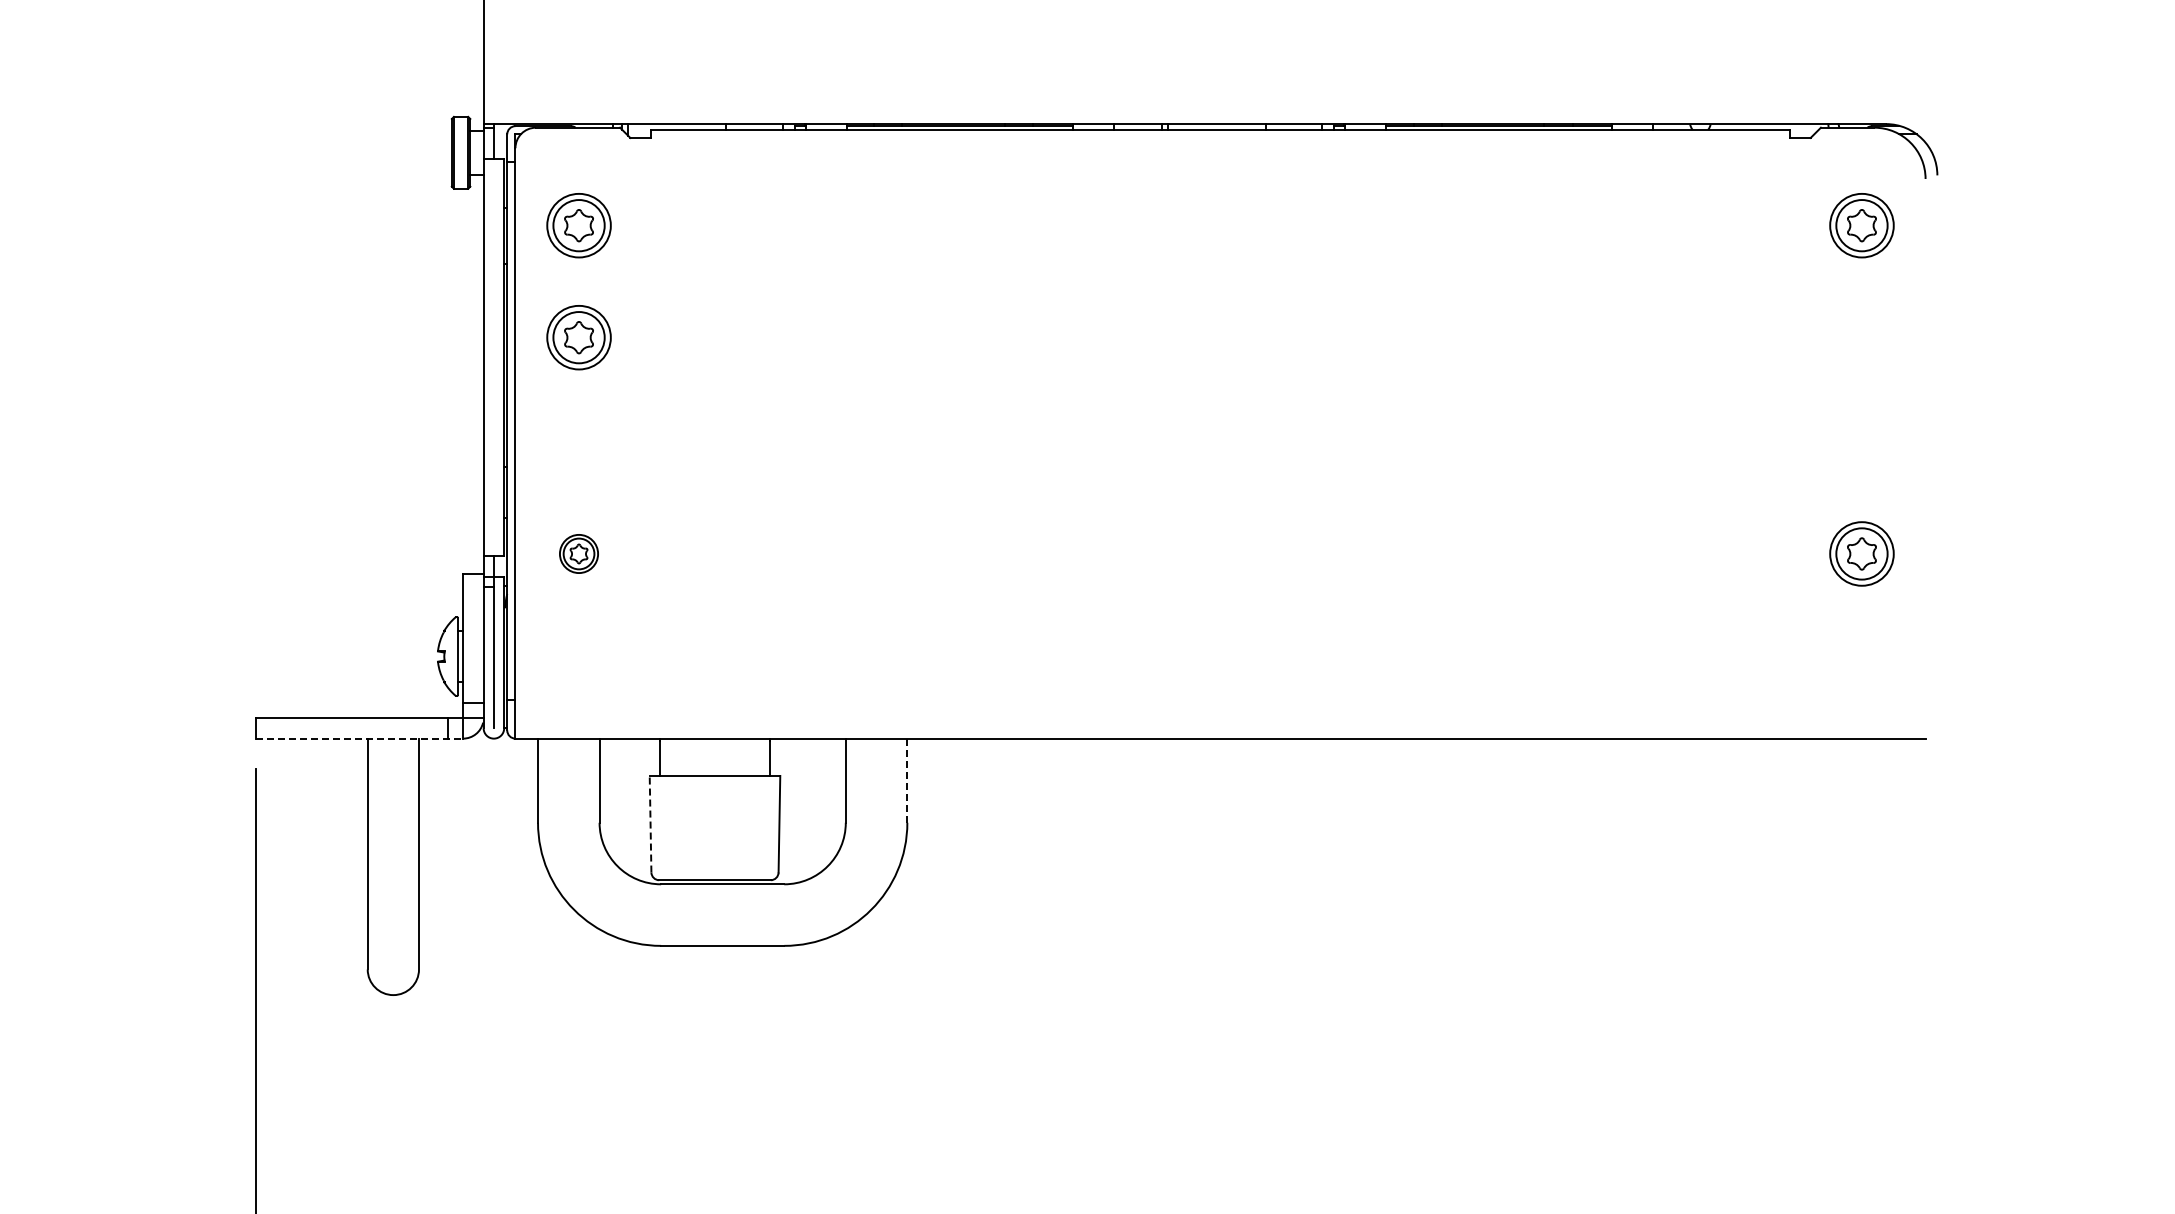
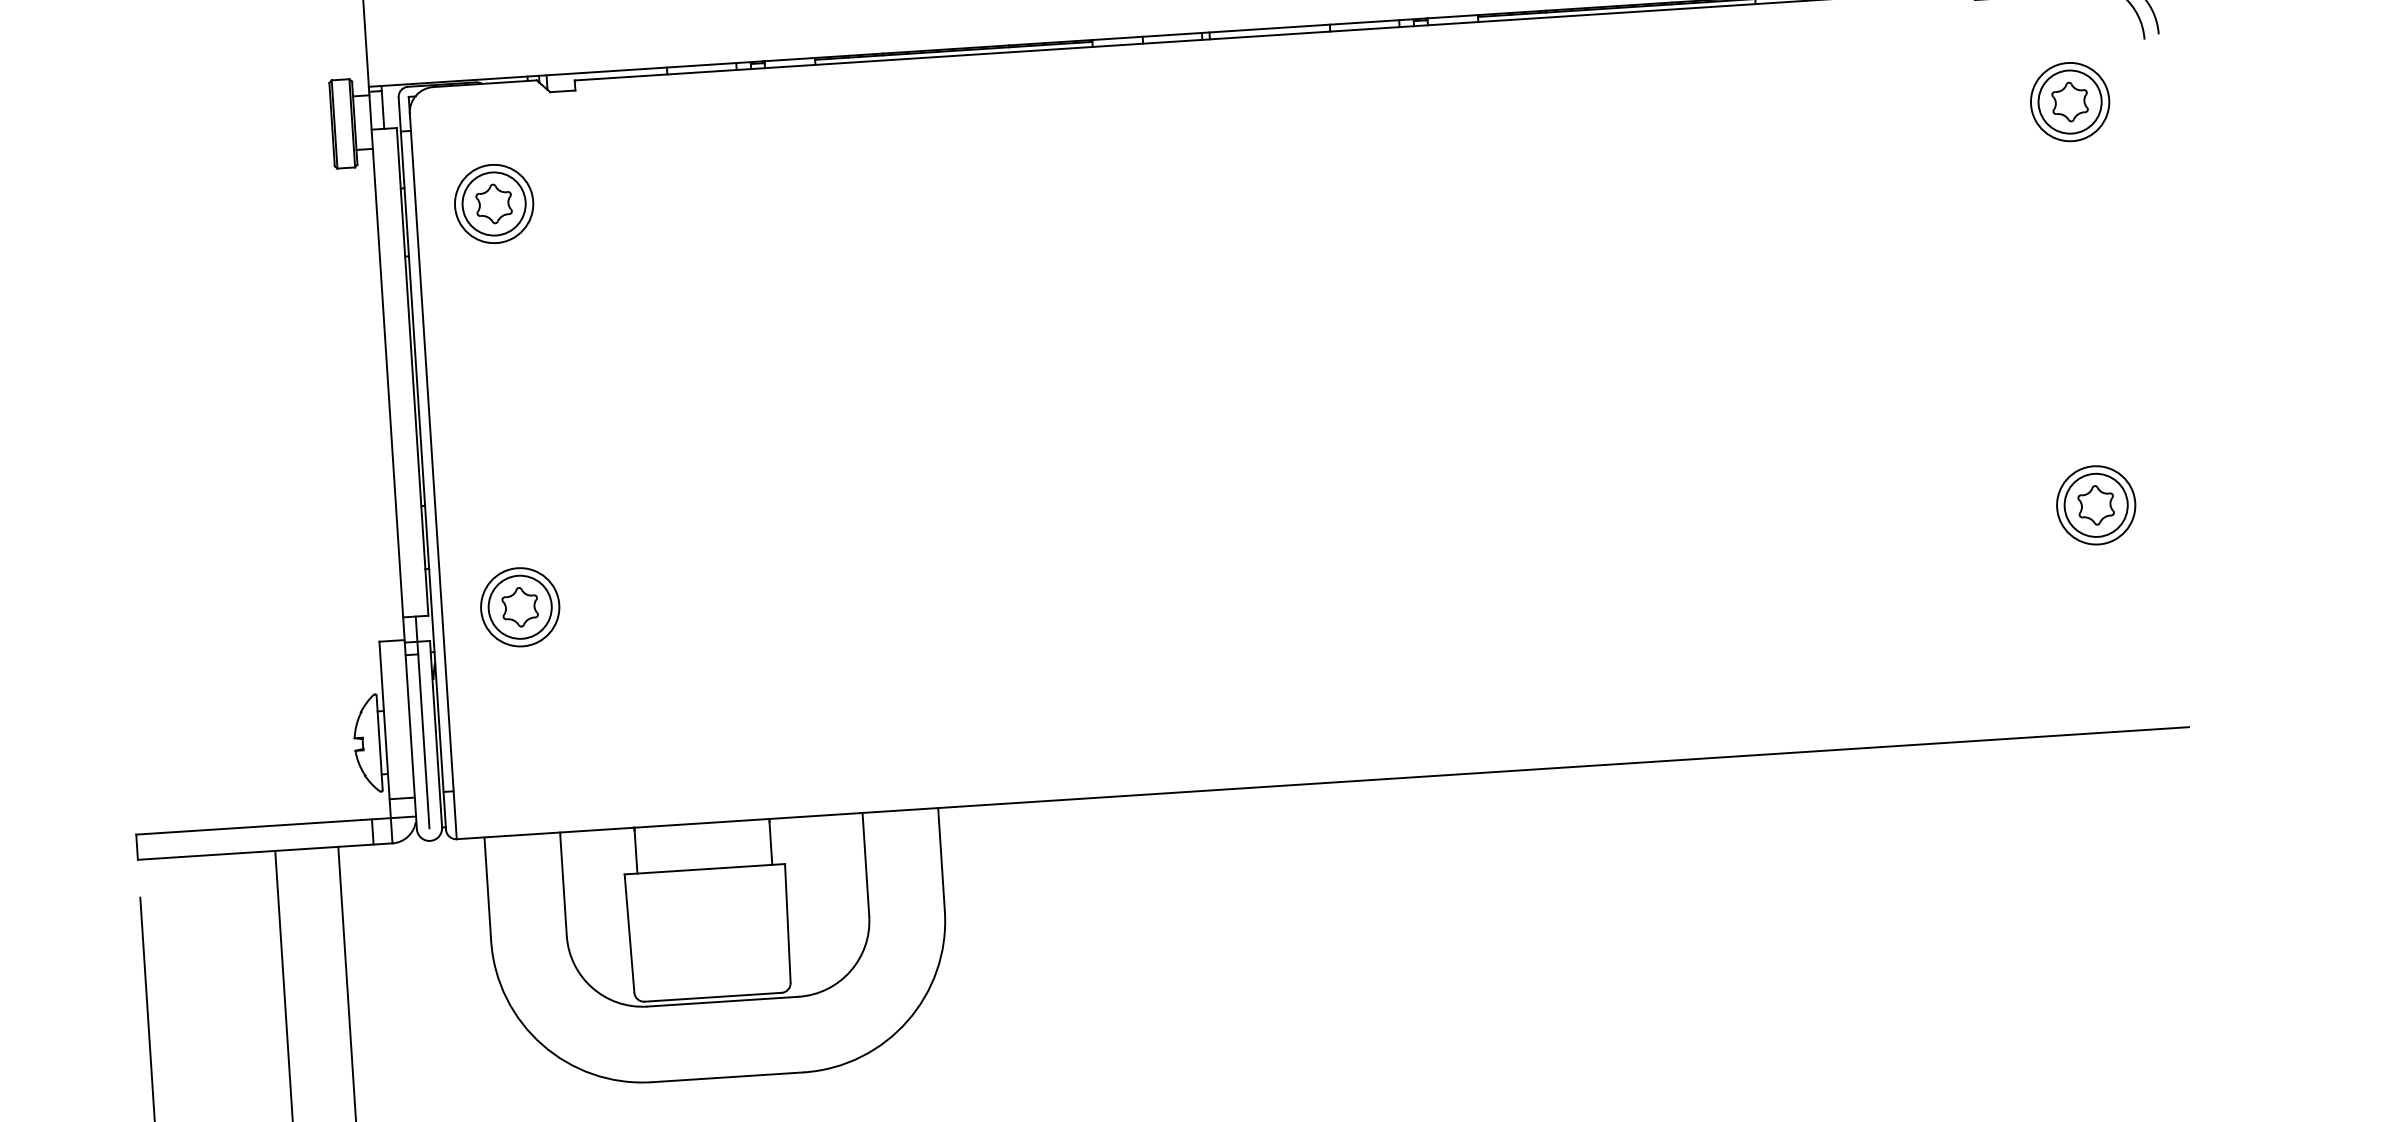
part: (578, 337) -> (502, 341), removed
part: (578, 553) -> (519, 606), size x1.67
line: (359, 738) -> (265, 851), dashed -> solid
line: (907, 780) -> (941, 859), dashed -> solid
line: (650, 823) -> (629, 932), dashed -> solid

